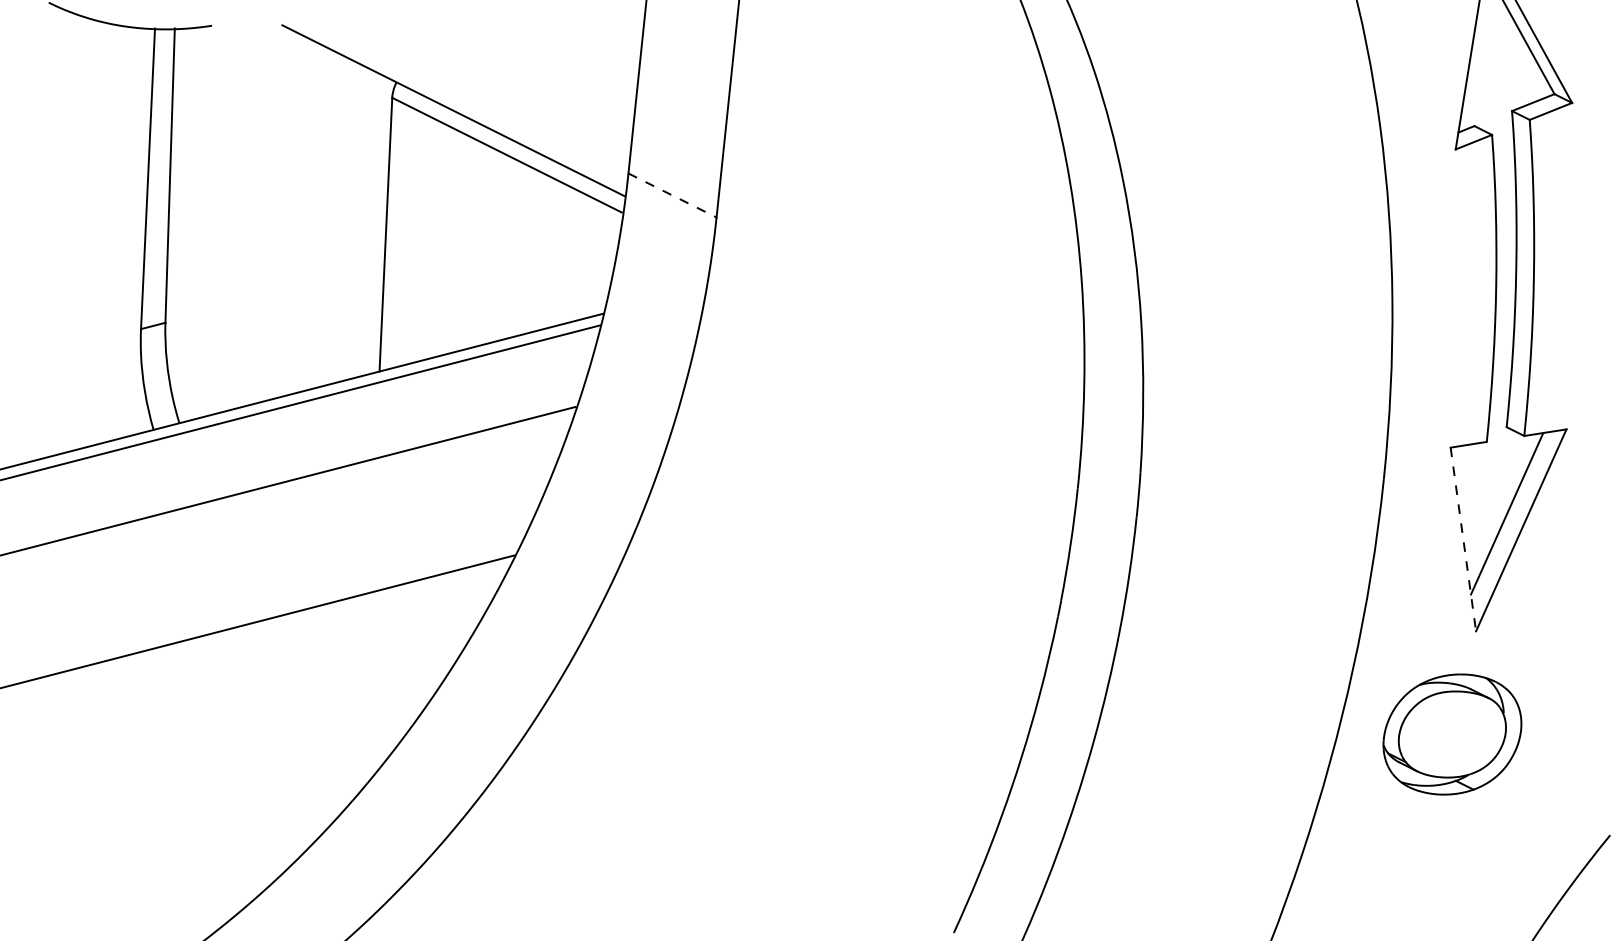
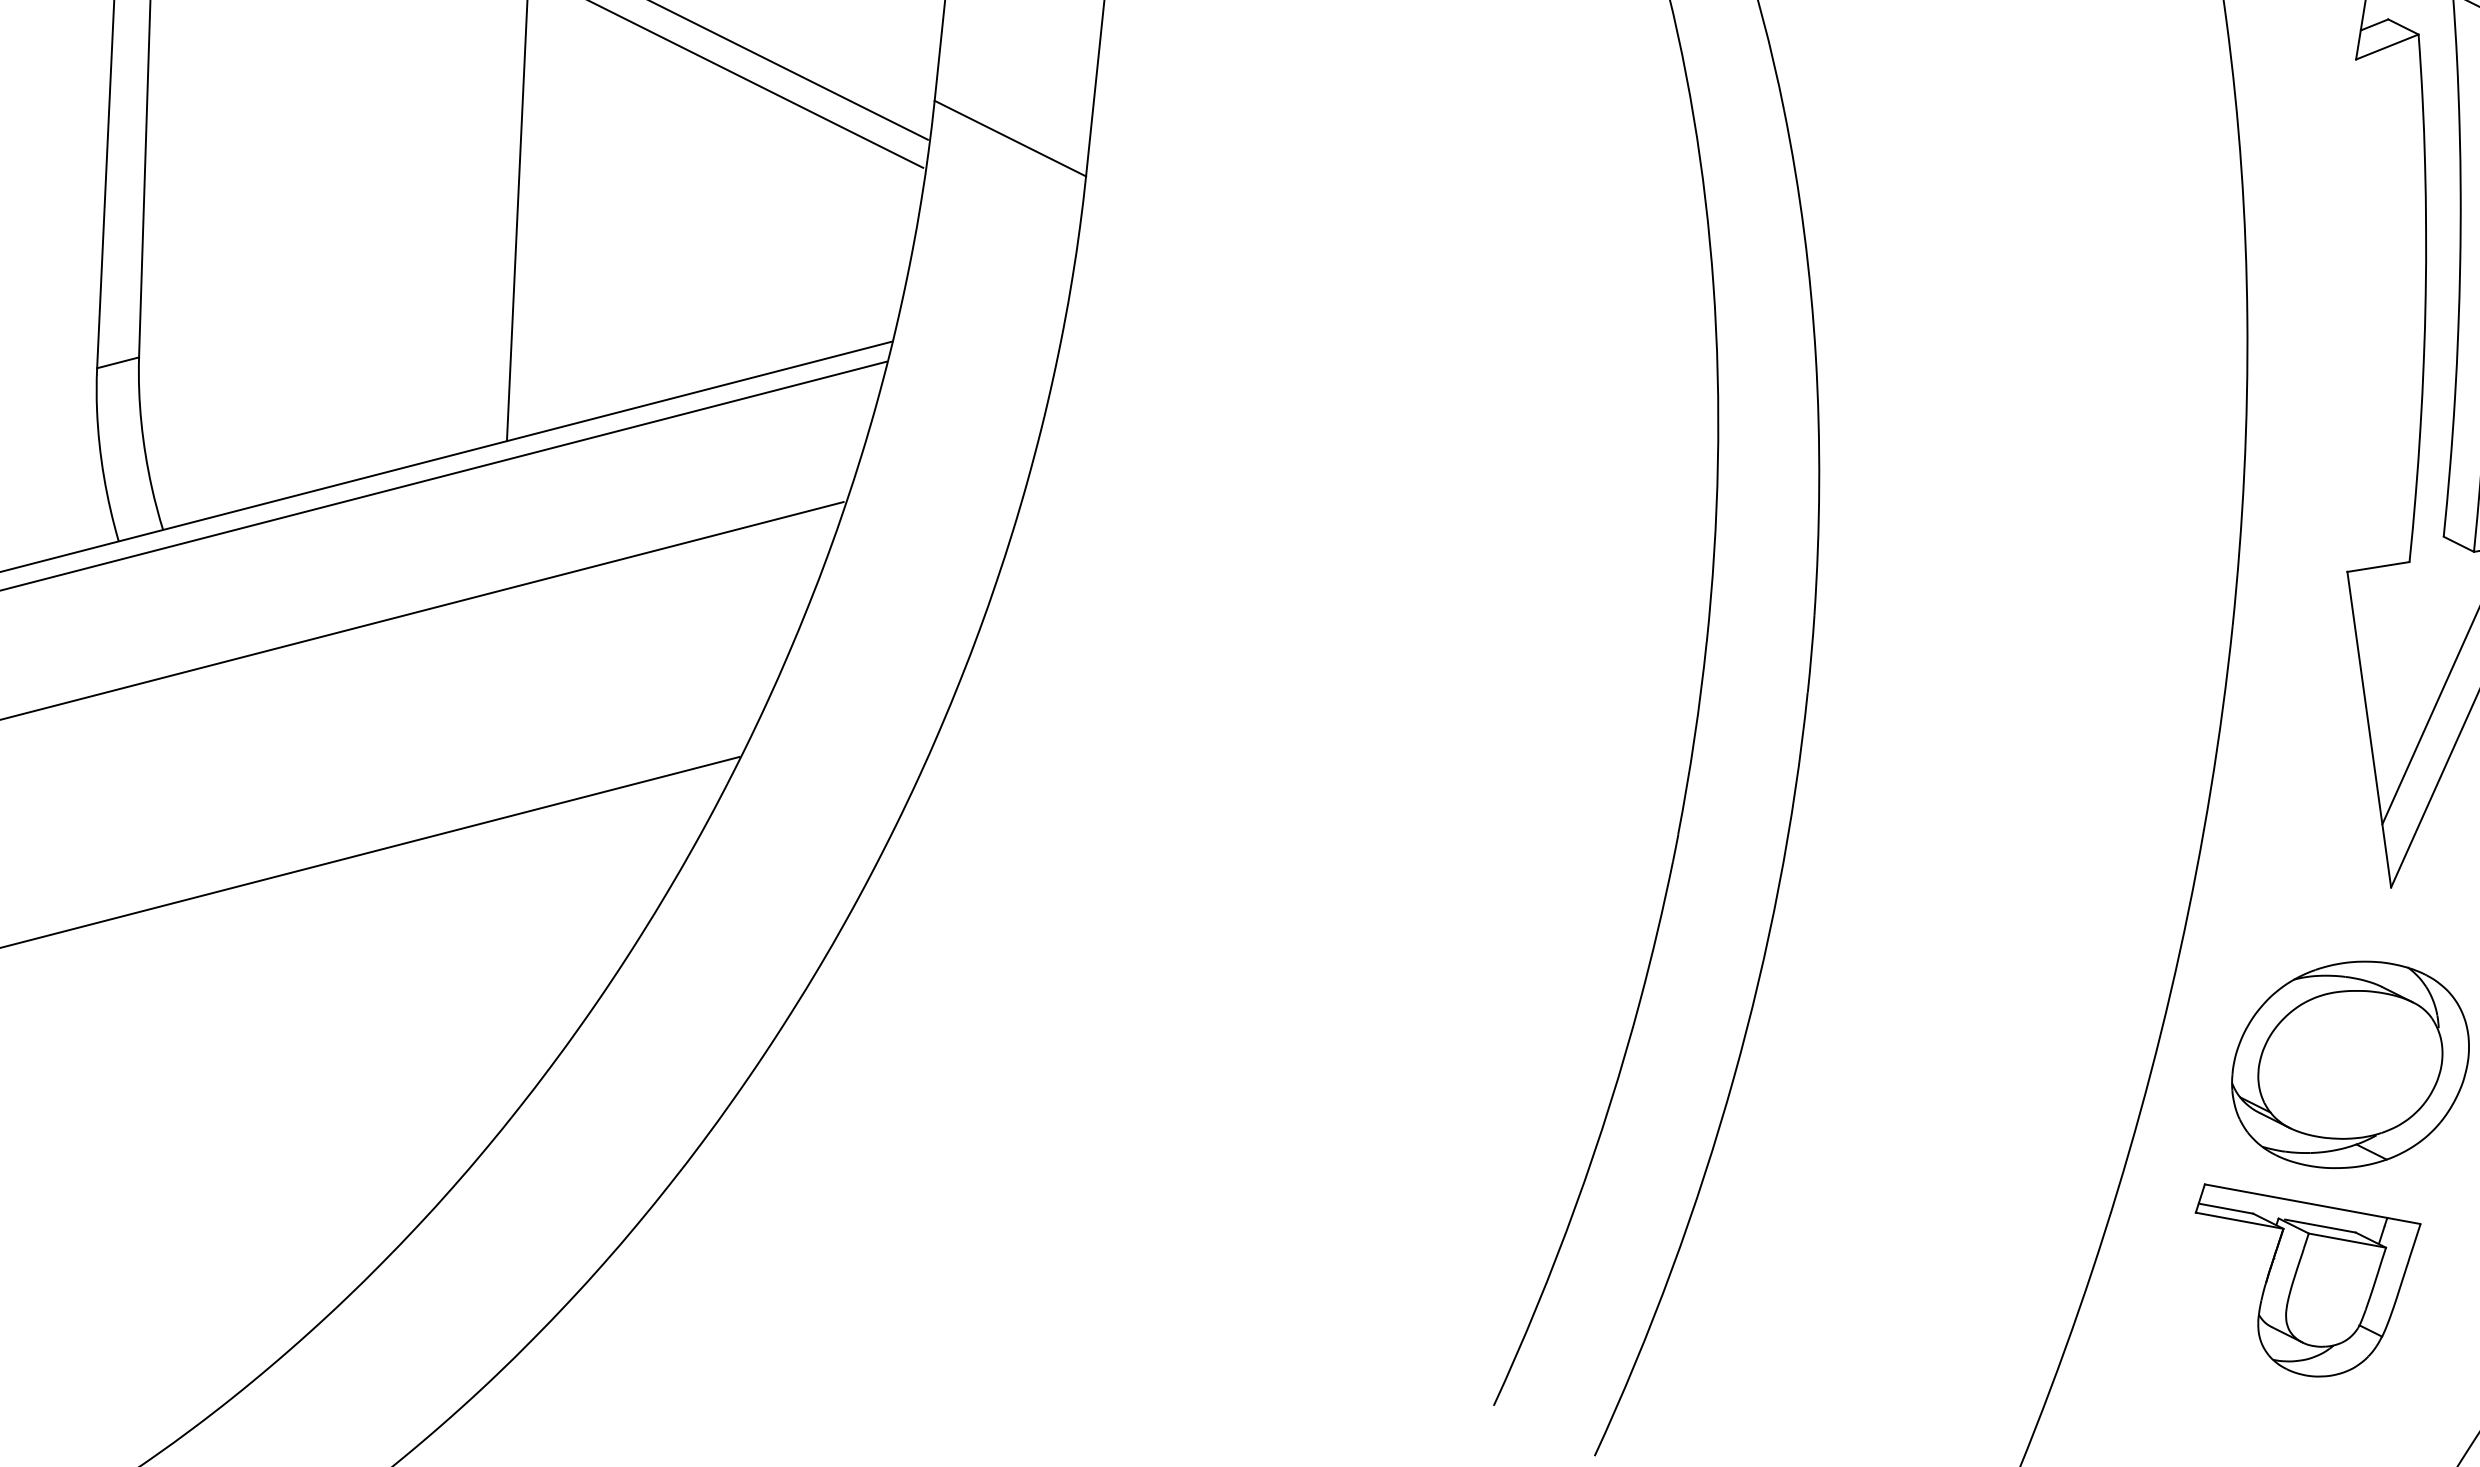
line: (672, 195) -> (1010, 138), dashed -> solid
line: (1463, 539) -> (2369, 729), dashed -> solid
part: (1427, 859) -> (2307, 1279), added

